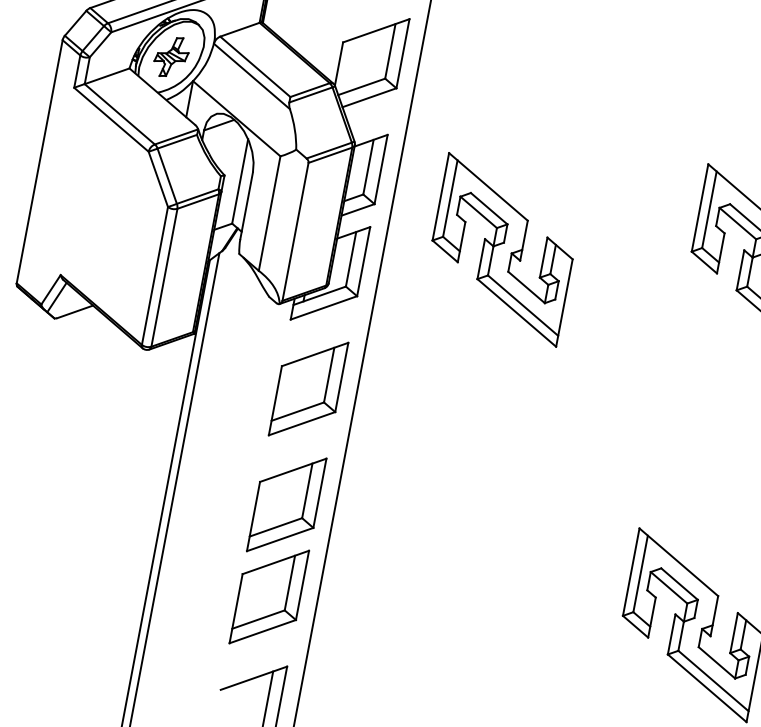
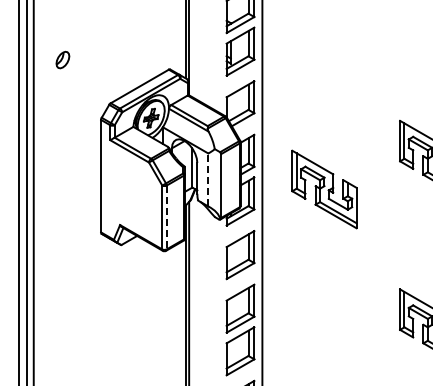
line: (270, 212) -> (208, 179), solid -> dashed
part: (502, 249) -> (324, 189), moved
line: (164, 277) -> (166, 217), solid -> dashed

